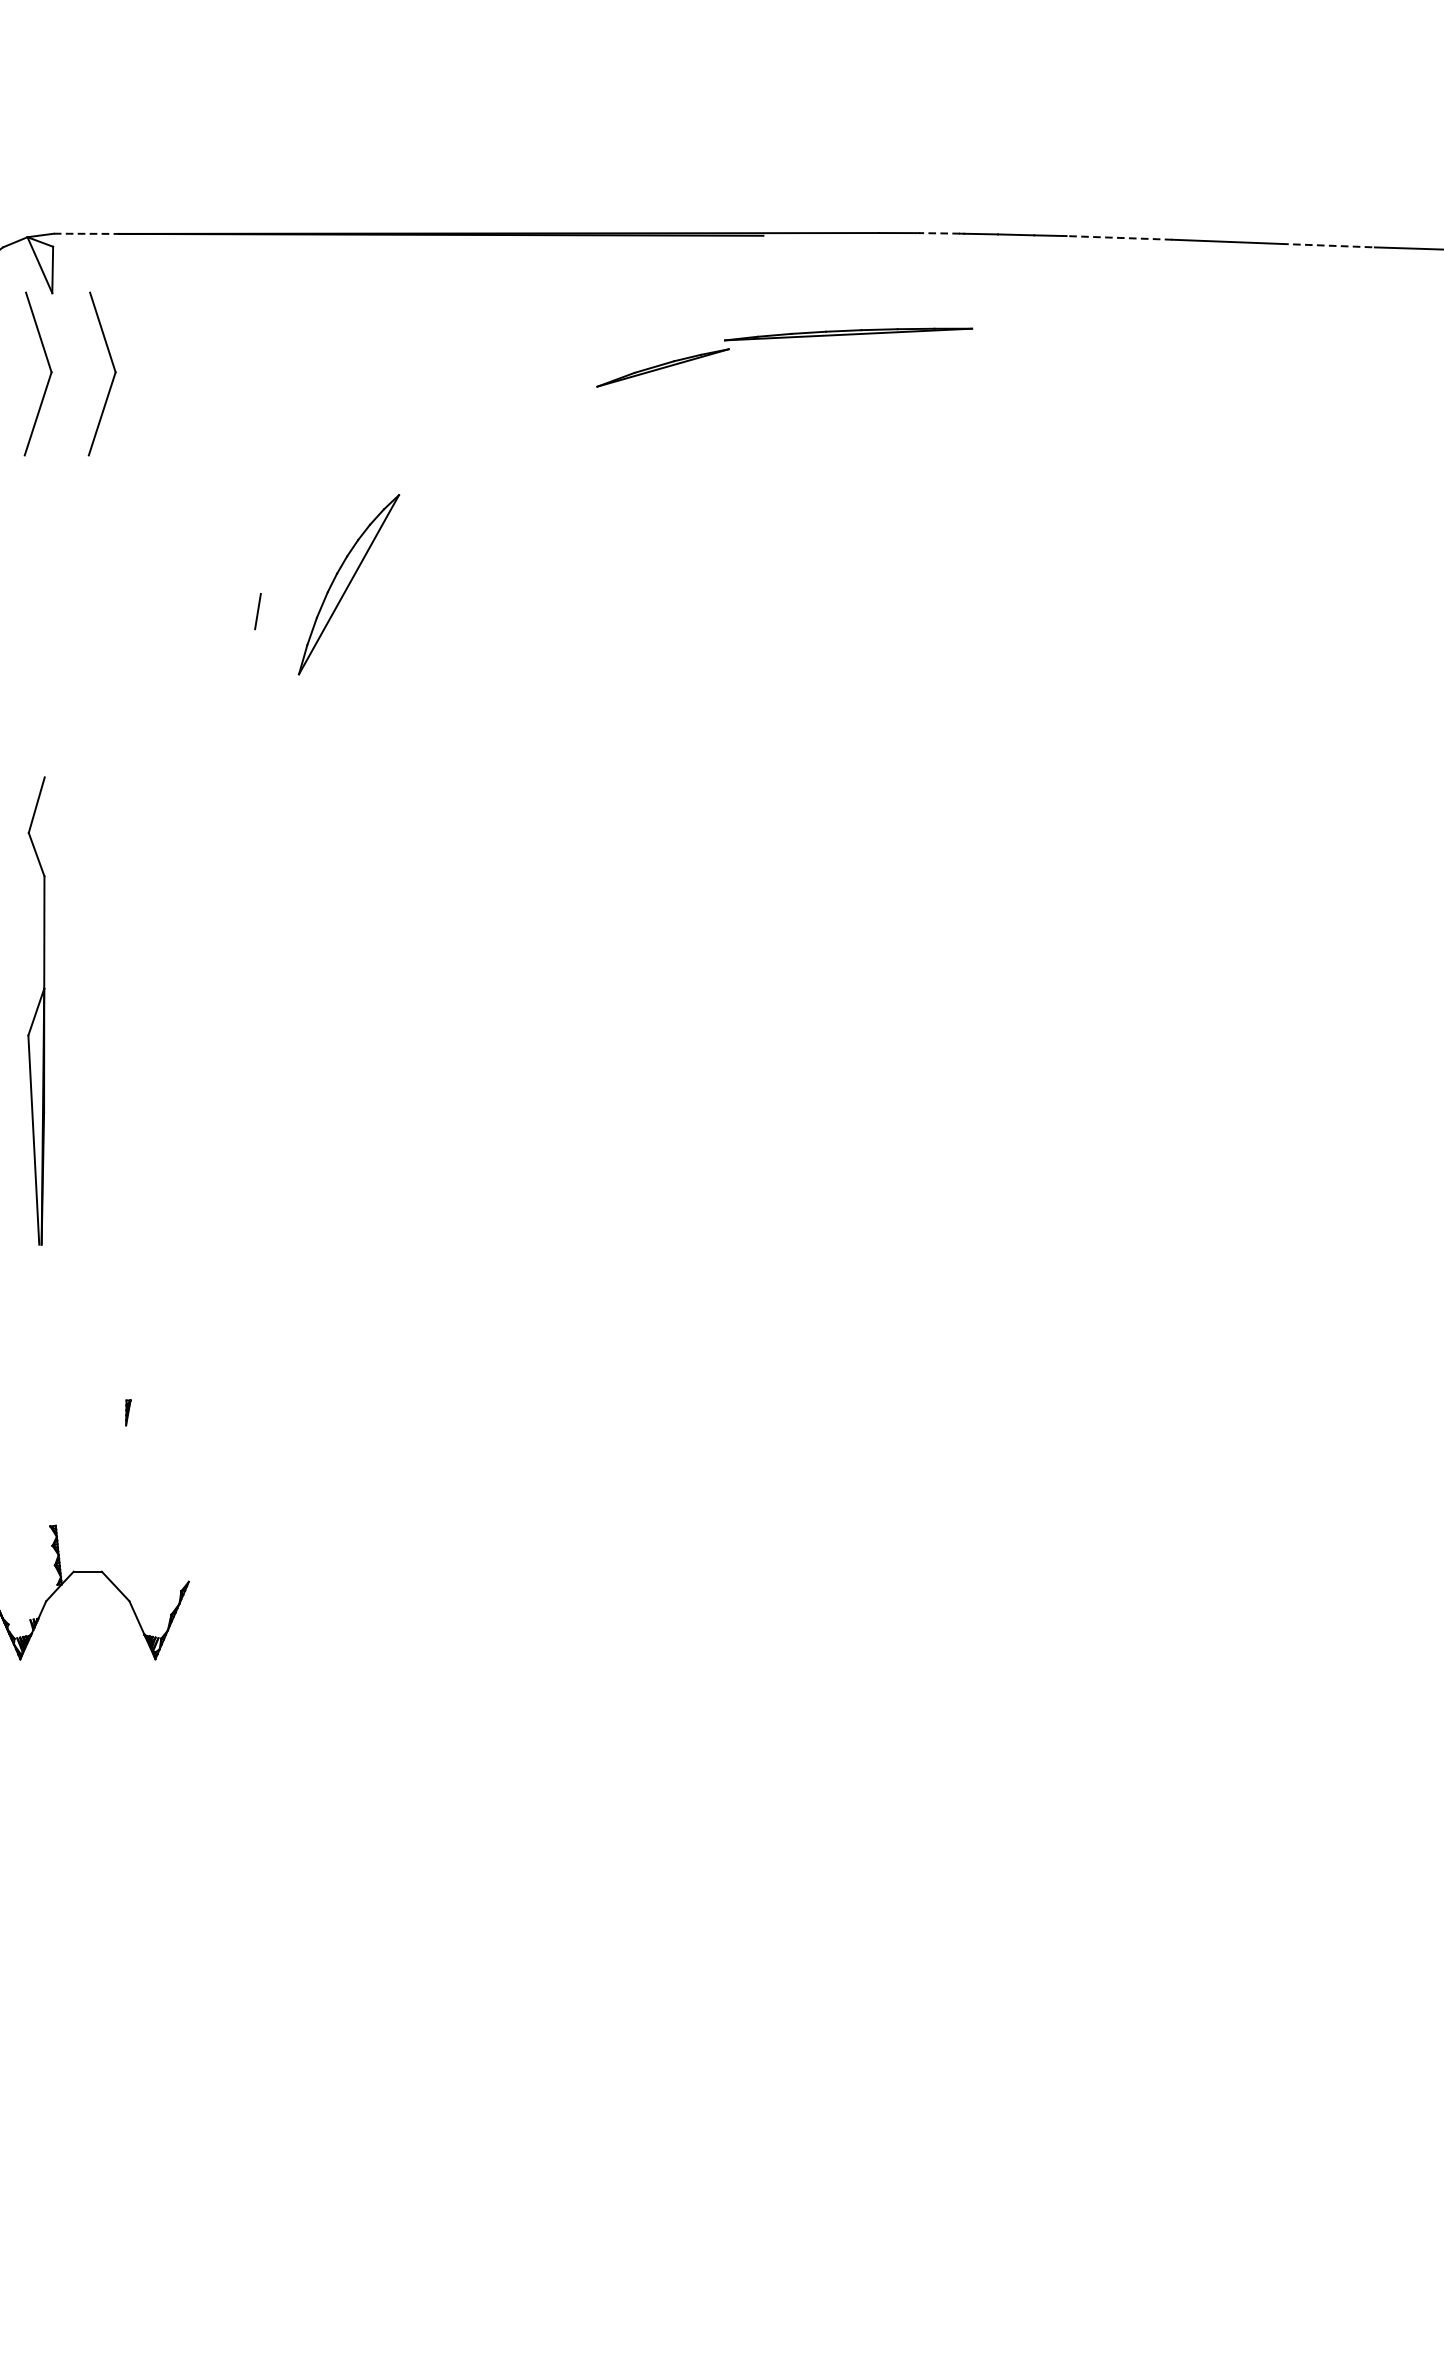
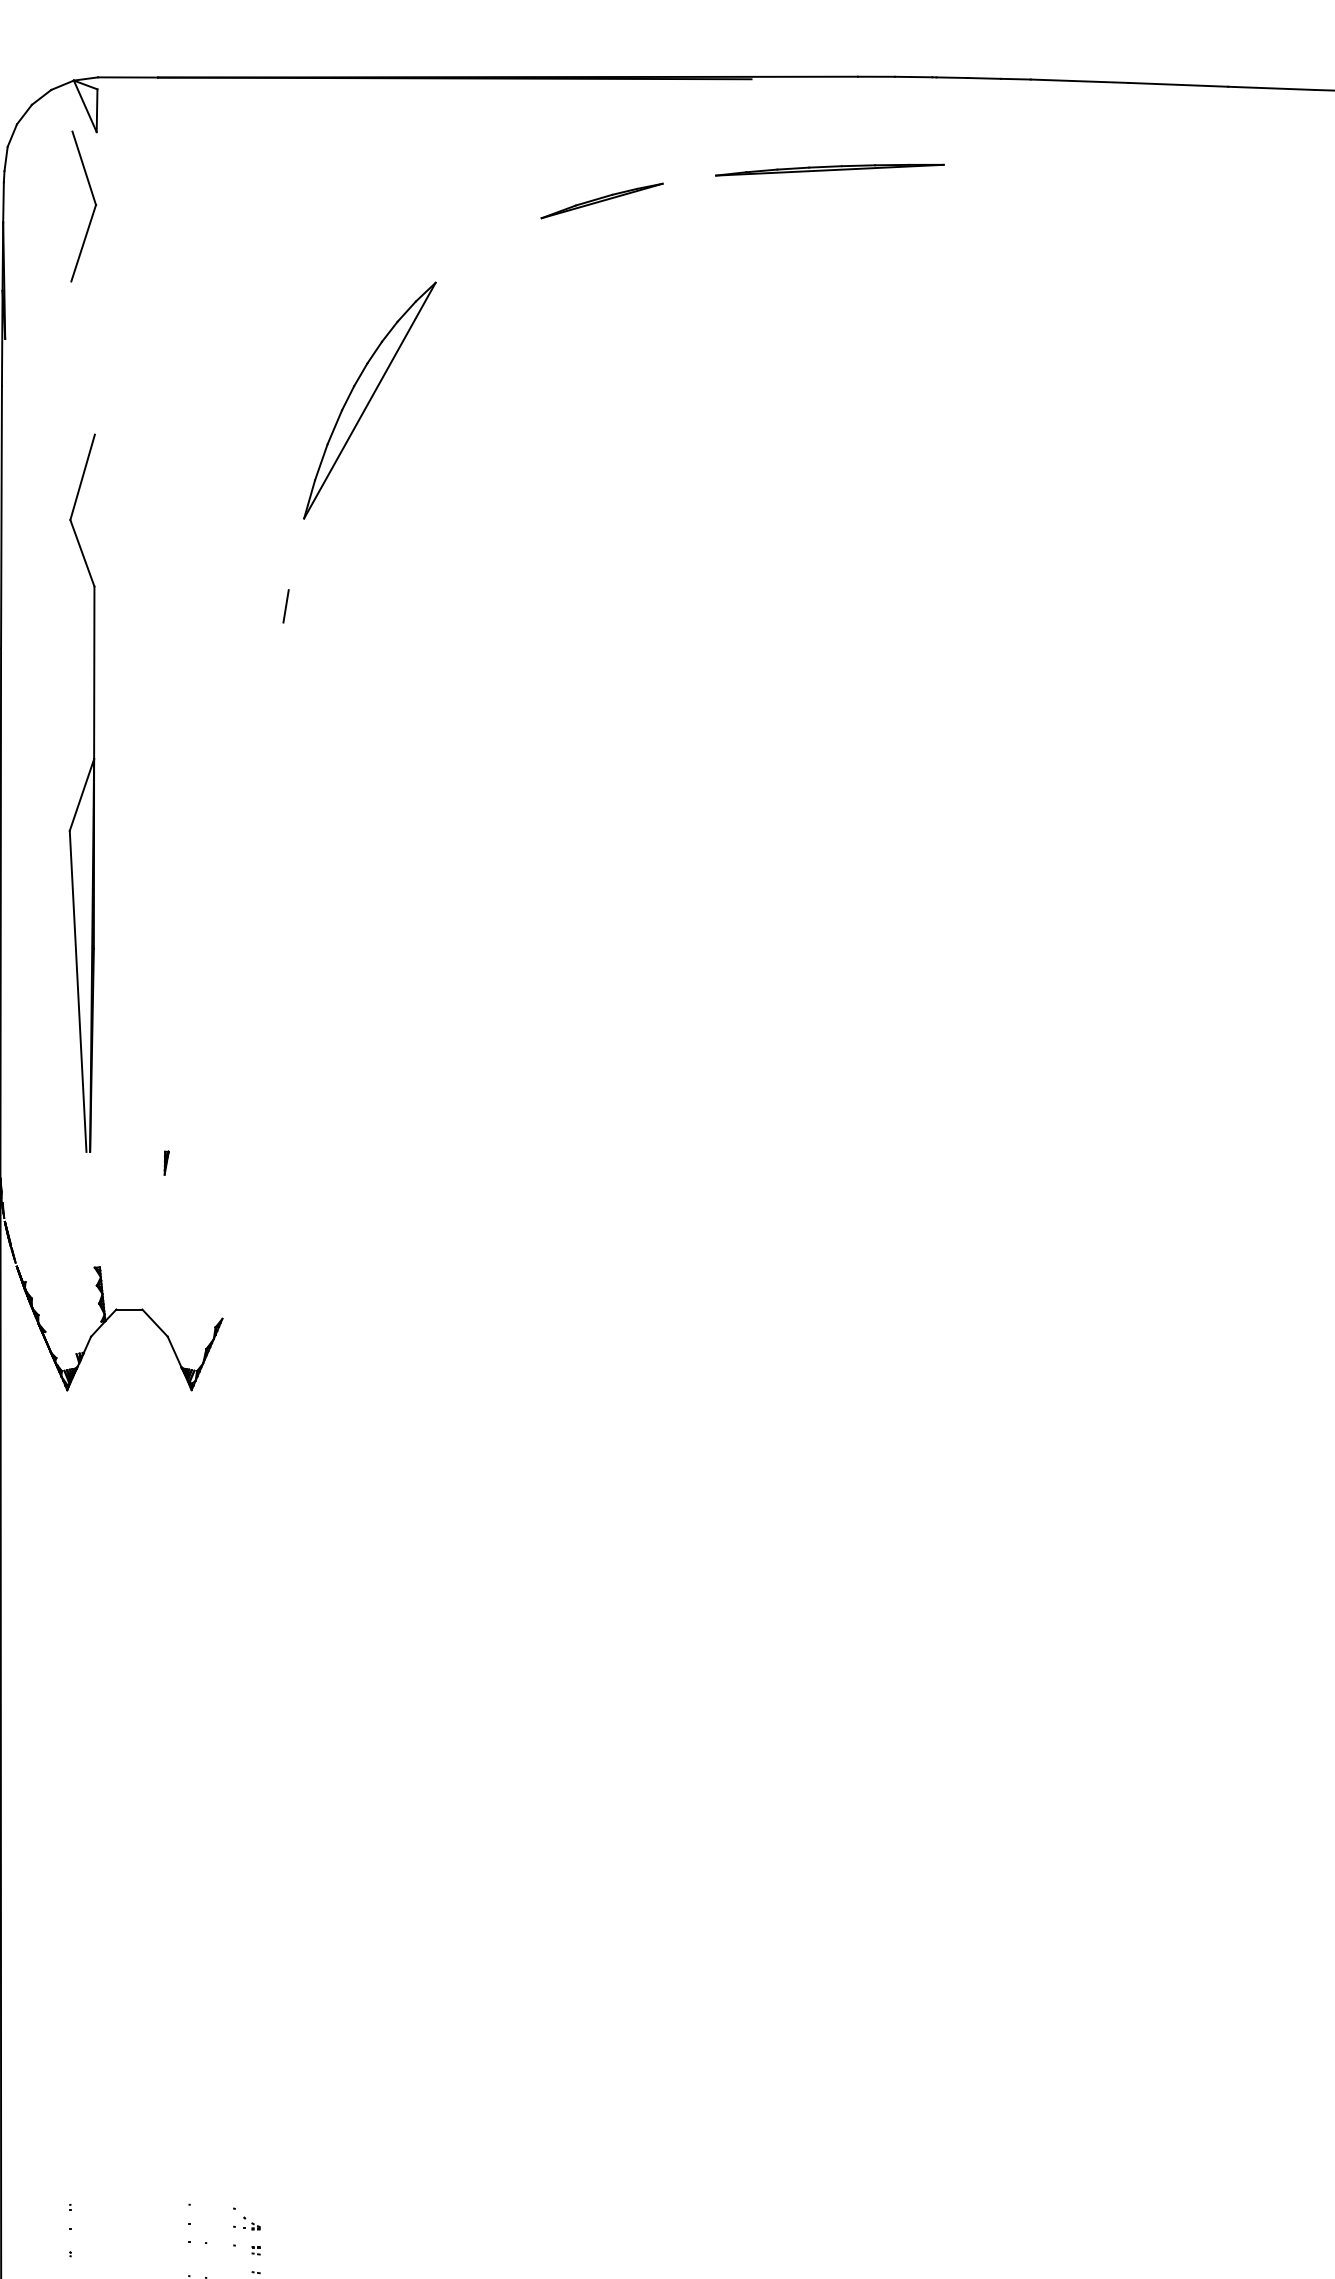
line: (86, 233) -> (128, 77), dashed -> solid
line: (939, 233) -> (913, 77), dashed -> solid
line: (1119, 238) -> (1079, 81), dashed -> solid
line: (1328, 245) -> (1271, 88), dashed -> solid
part: (662, 367) -> (601, 200), moved
part: (112, 377) -> (152, 209), removed
part: (348, 584) -> (369, 400), size x1.43
line: (257, 611) -> (285, 606), moved
part: (35, 1010) -> (81, 792), size x1.67

